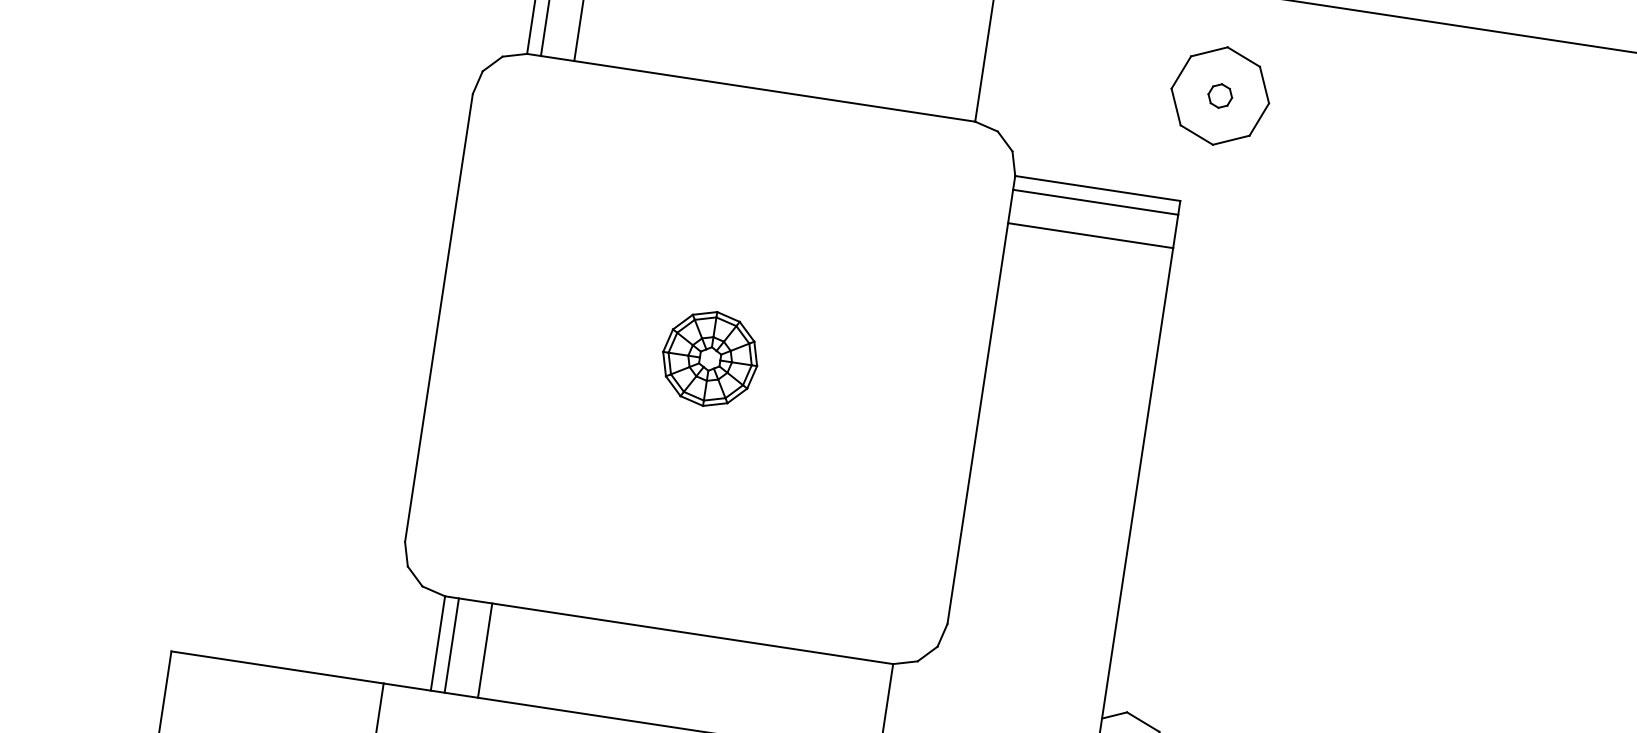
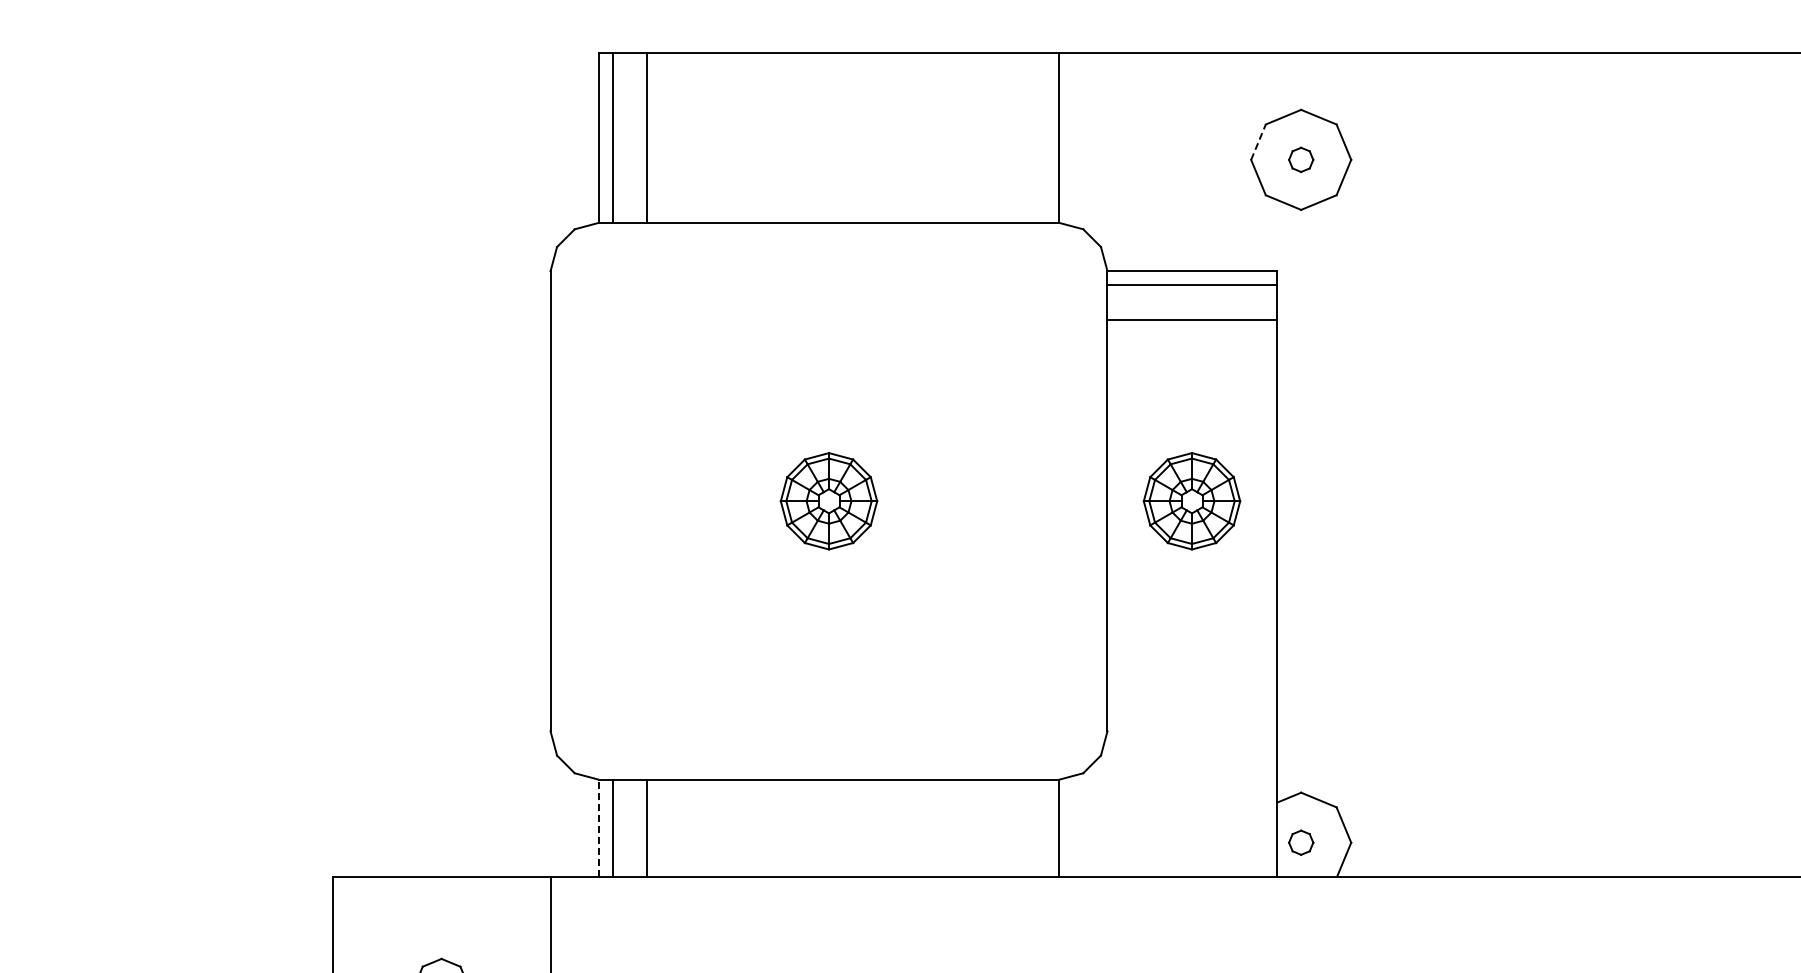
line: (1181, 71) -> (1258, 141), solid -> dashed
part: (1063, 412) -> (1191, 501), added
line: (437, 642) -> (598, 827), solid -> dashed

